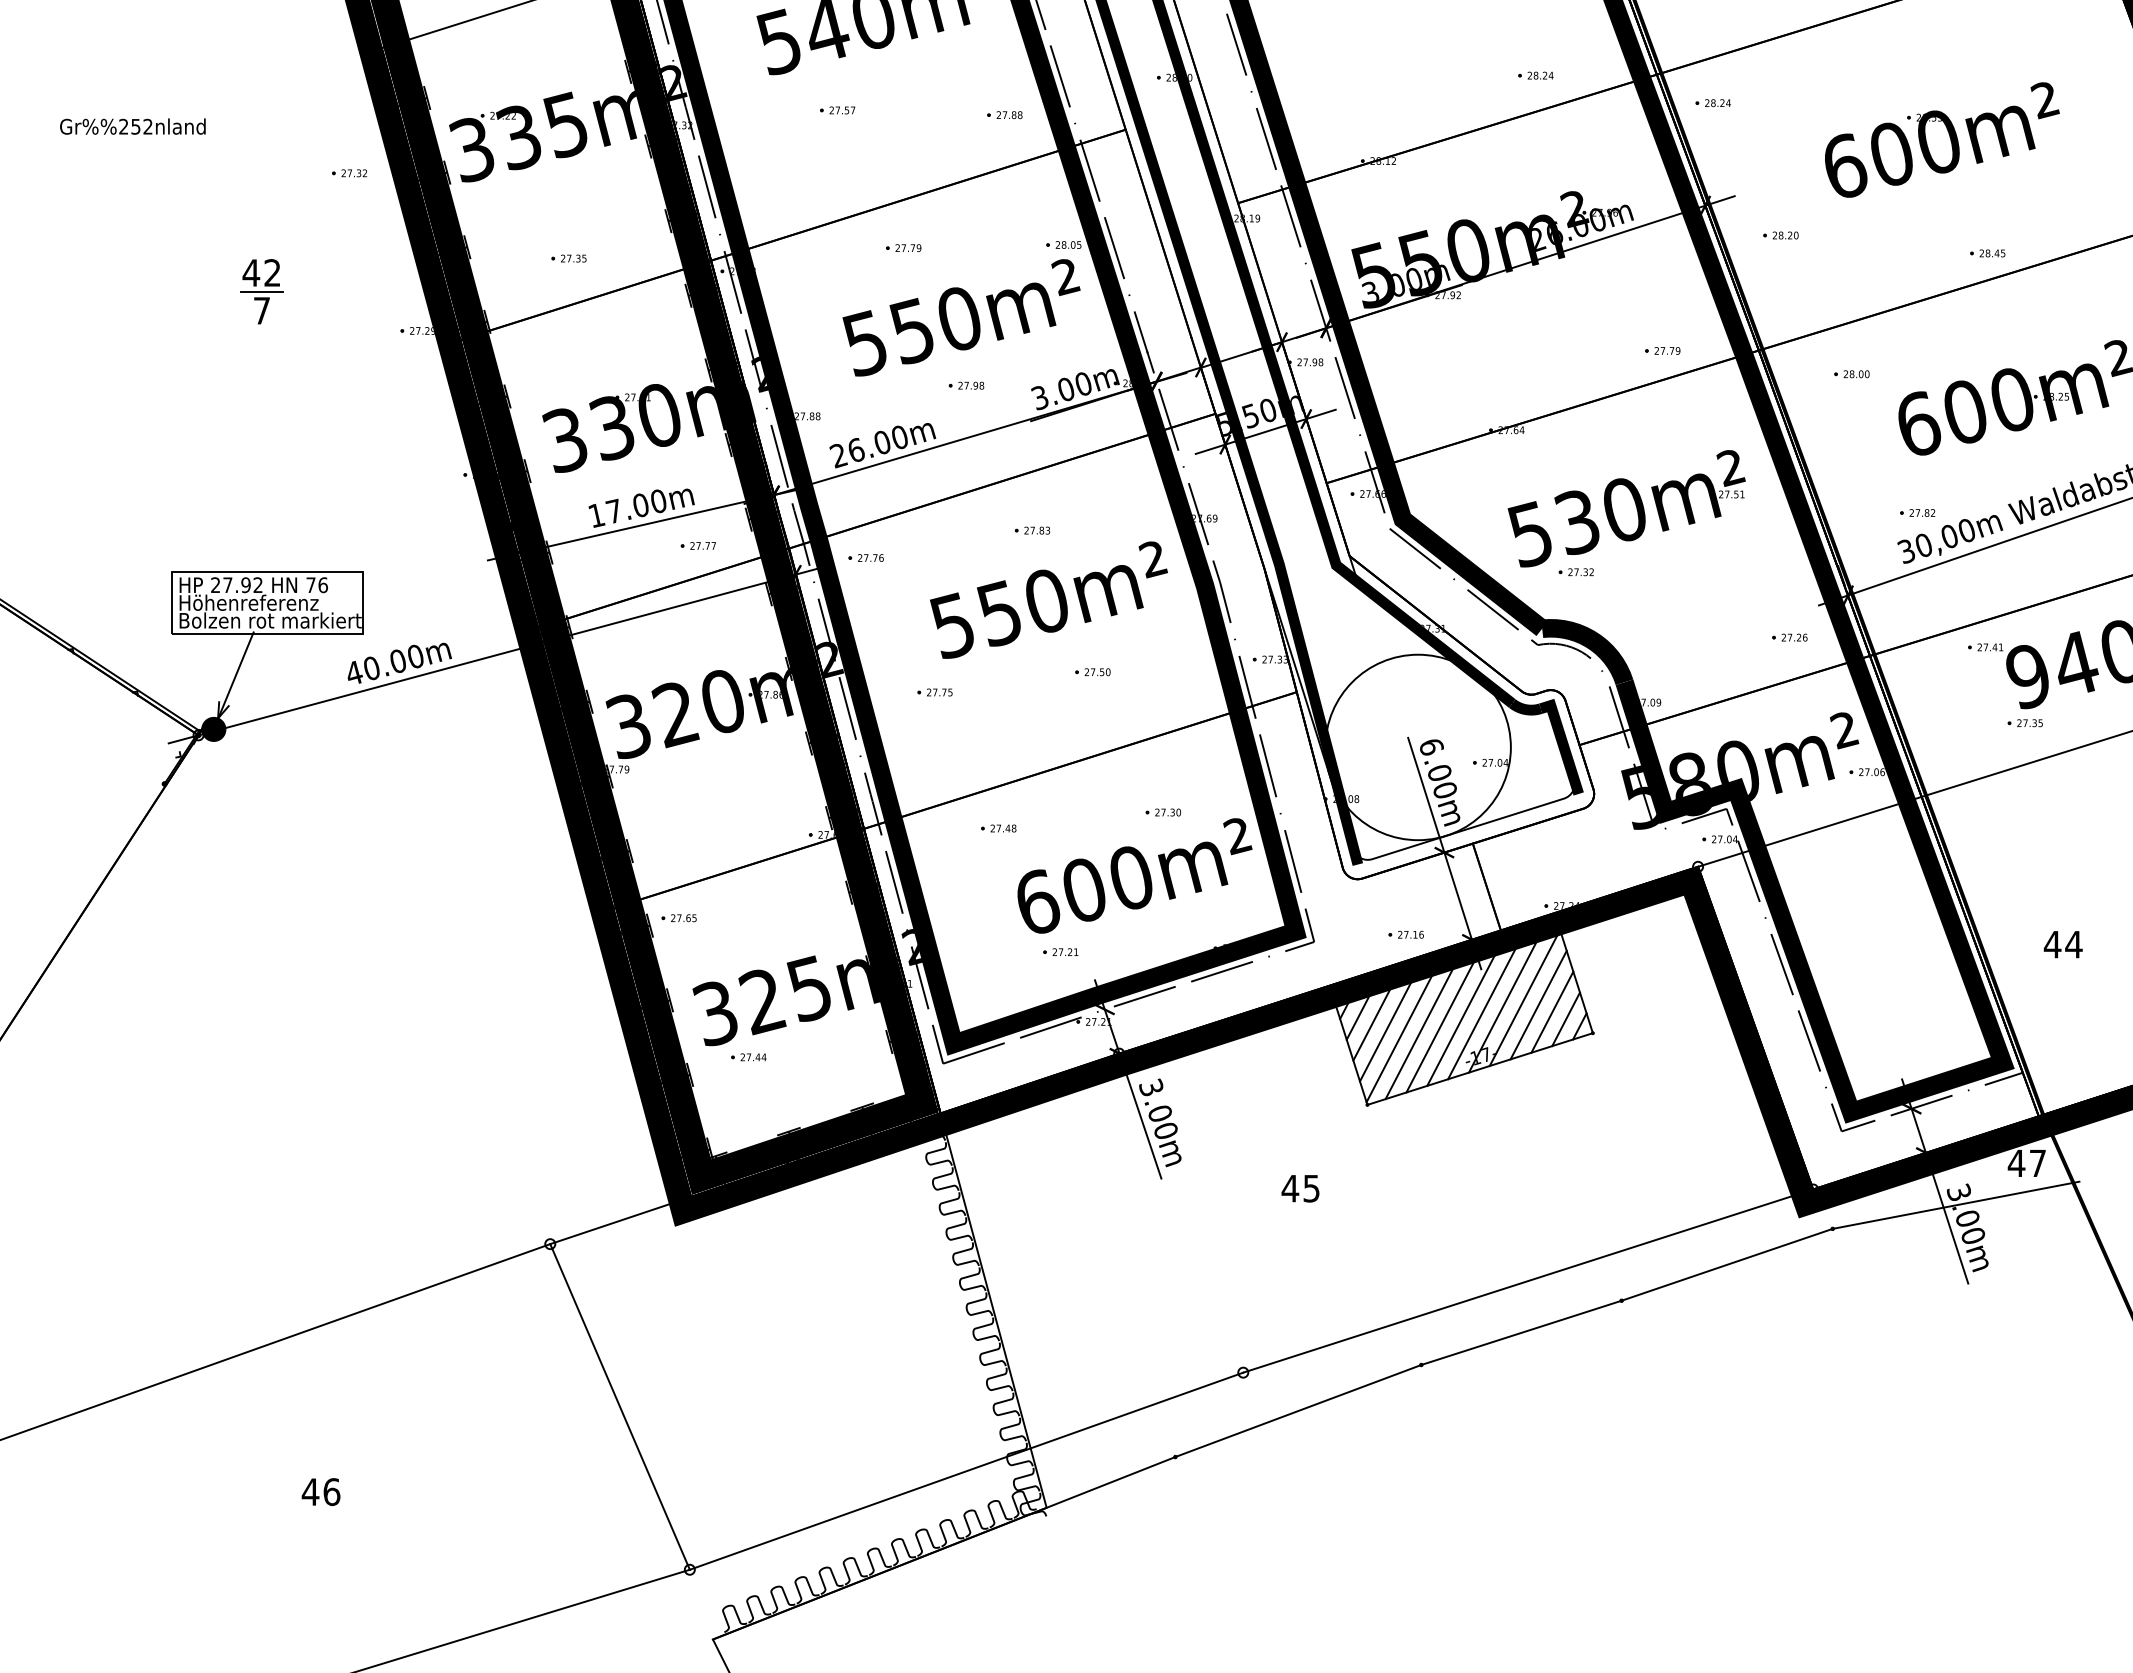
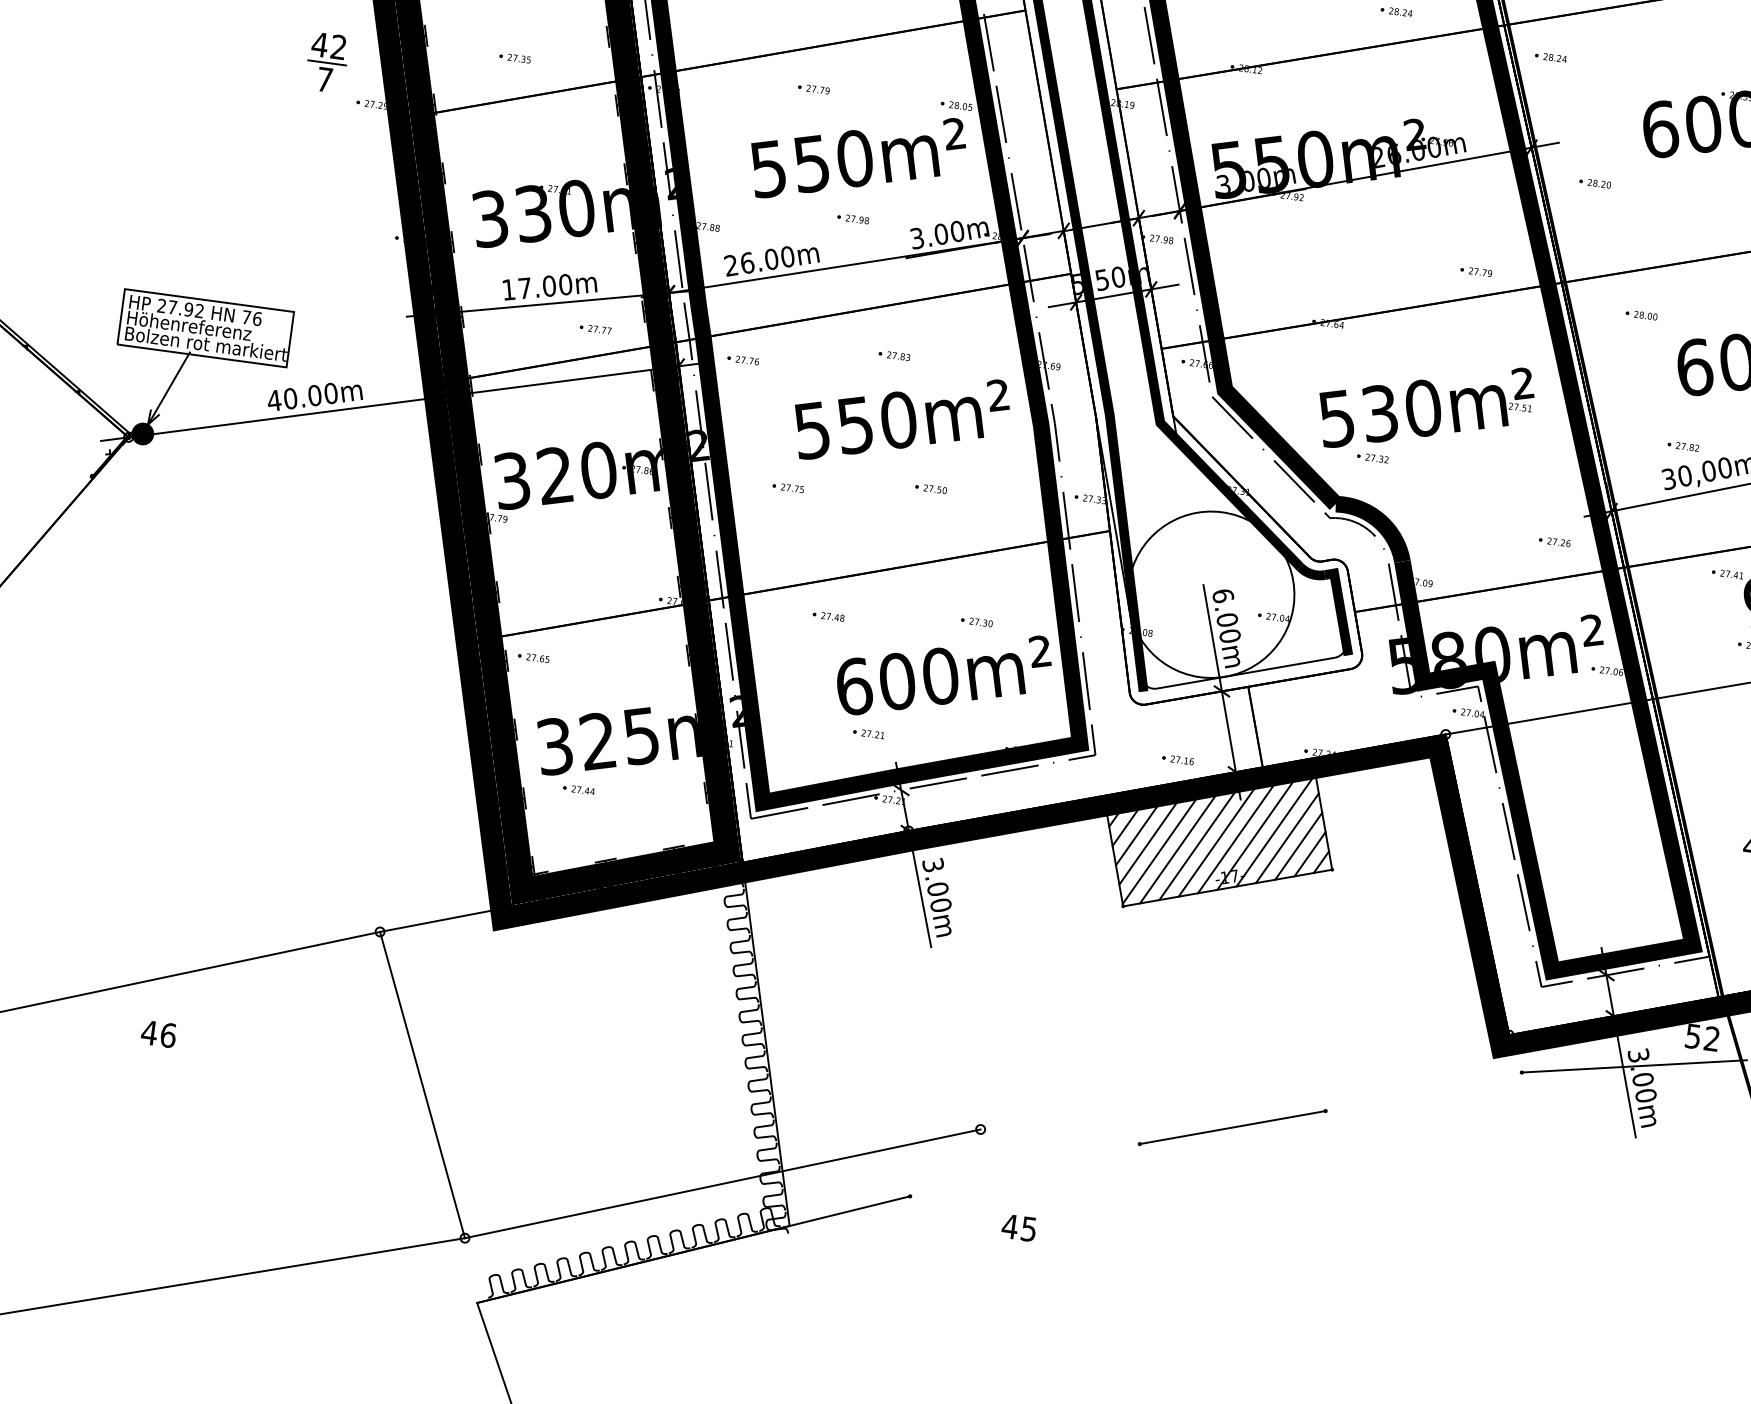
part: (261, 291) -> (326, 62), moved
text: (2026, 1163) -> (1701, 1037), 47 -> 52
text: (1300, 1188) -> (1019, 1227), moved
line: (1726, 1264) -> (1423, 1091), removed
line: (1528, 1280) -> (1245, 1081), removed
line: (1298, 1410) -> (1025, 1169), removed
text: (320, 1491) -> (158, 1033), moved

